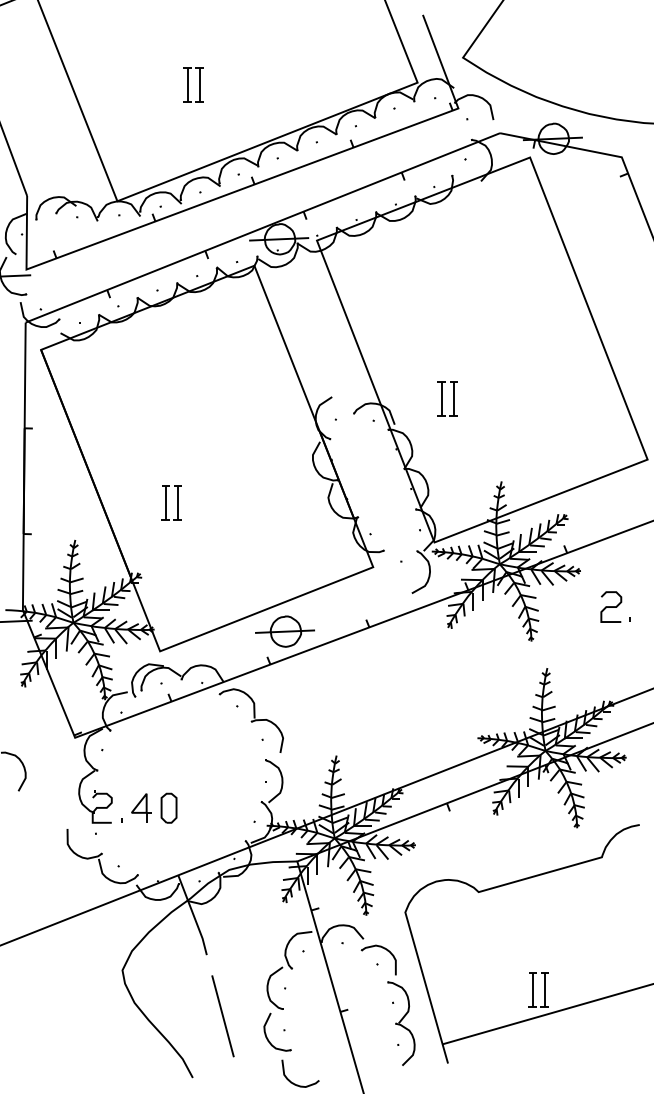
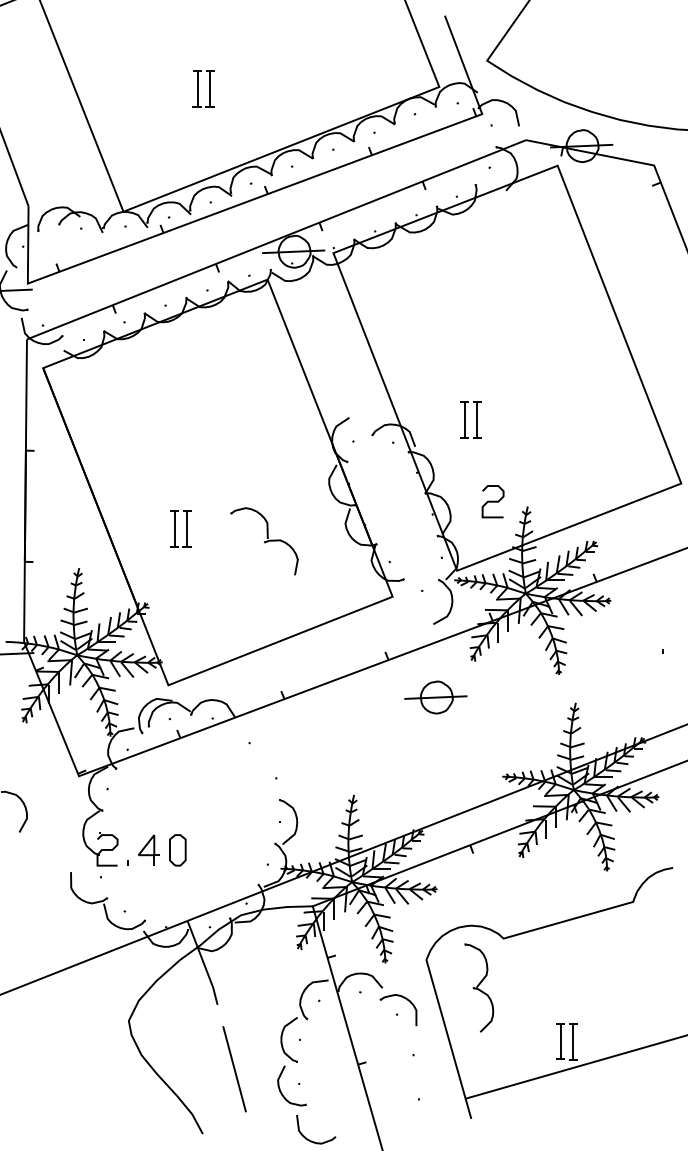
curve: (610, 606) -> (492, 501), moved
part: (284, 631) -> (435, 697), moved
part: (251, 720) -> (264, 541), moved
part: (401, 1023) -> (479, 987), moved

